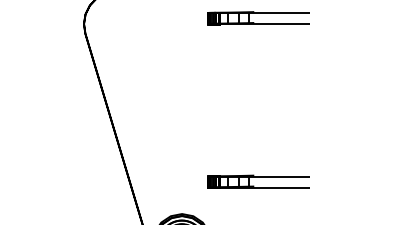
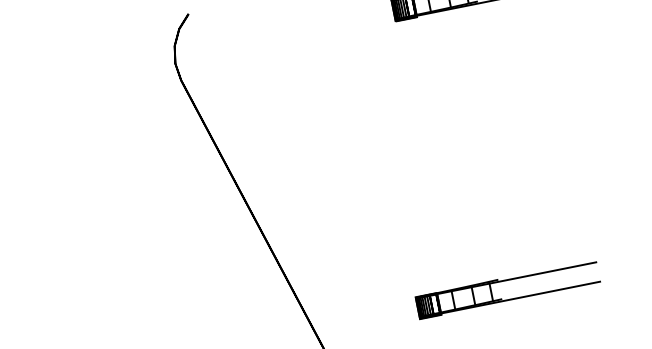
part: (258, 181) -> (507, 288), moved

